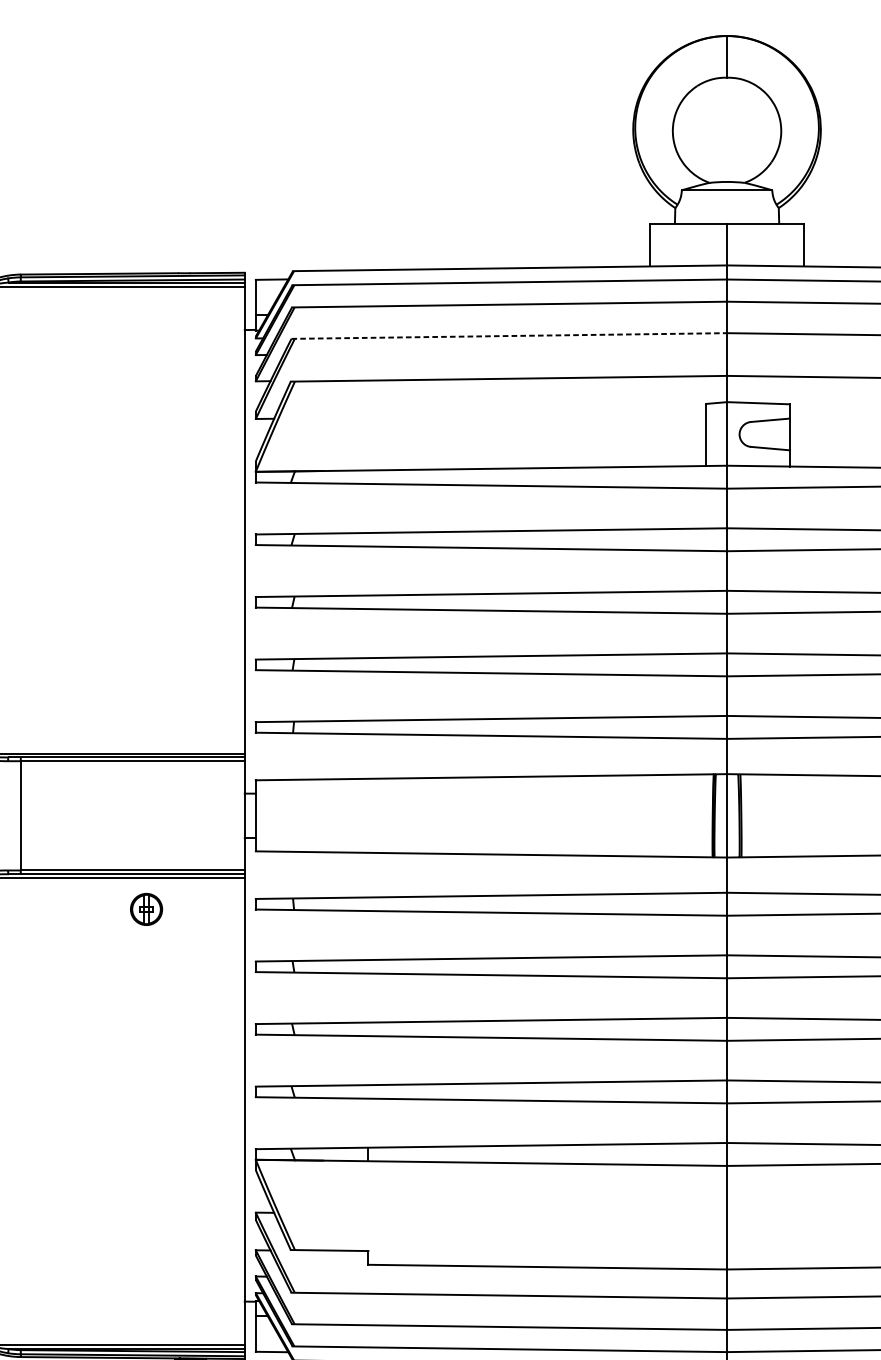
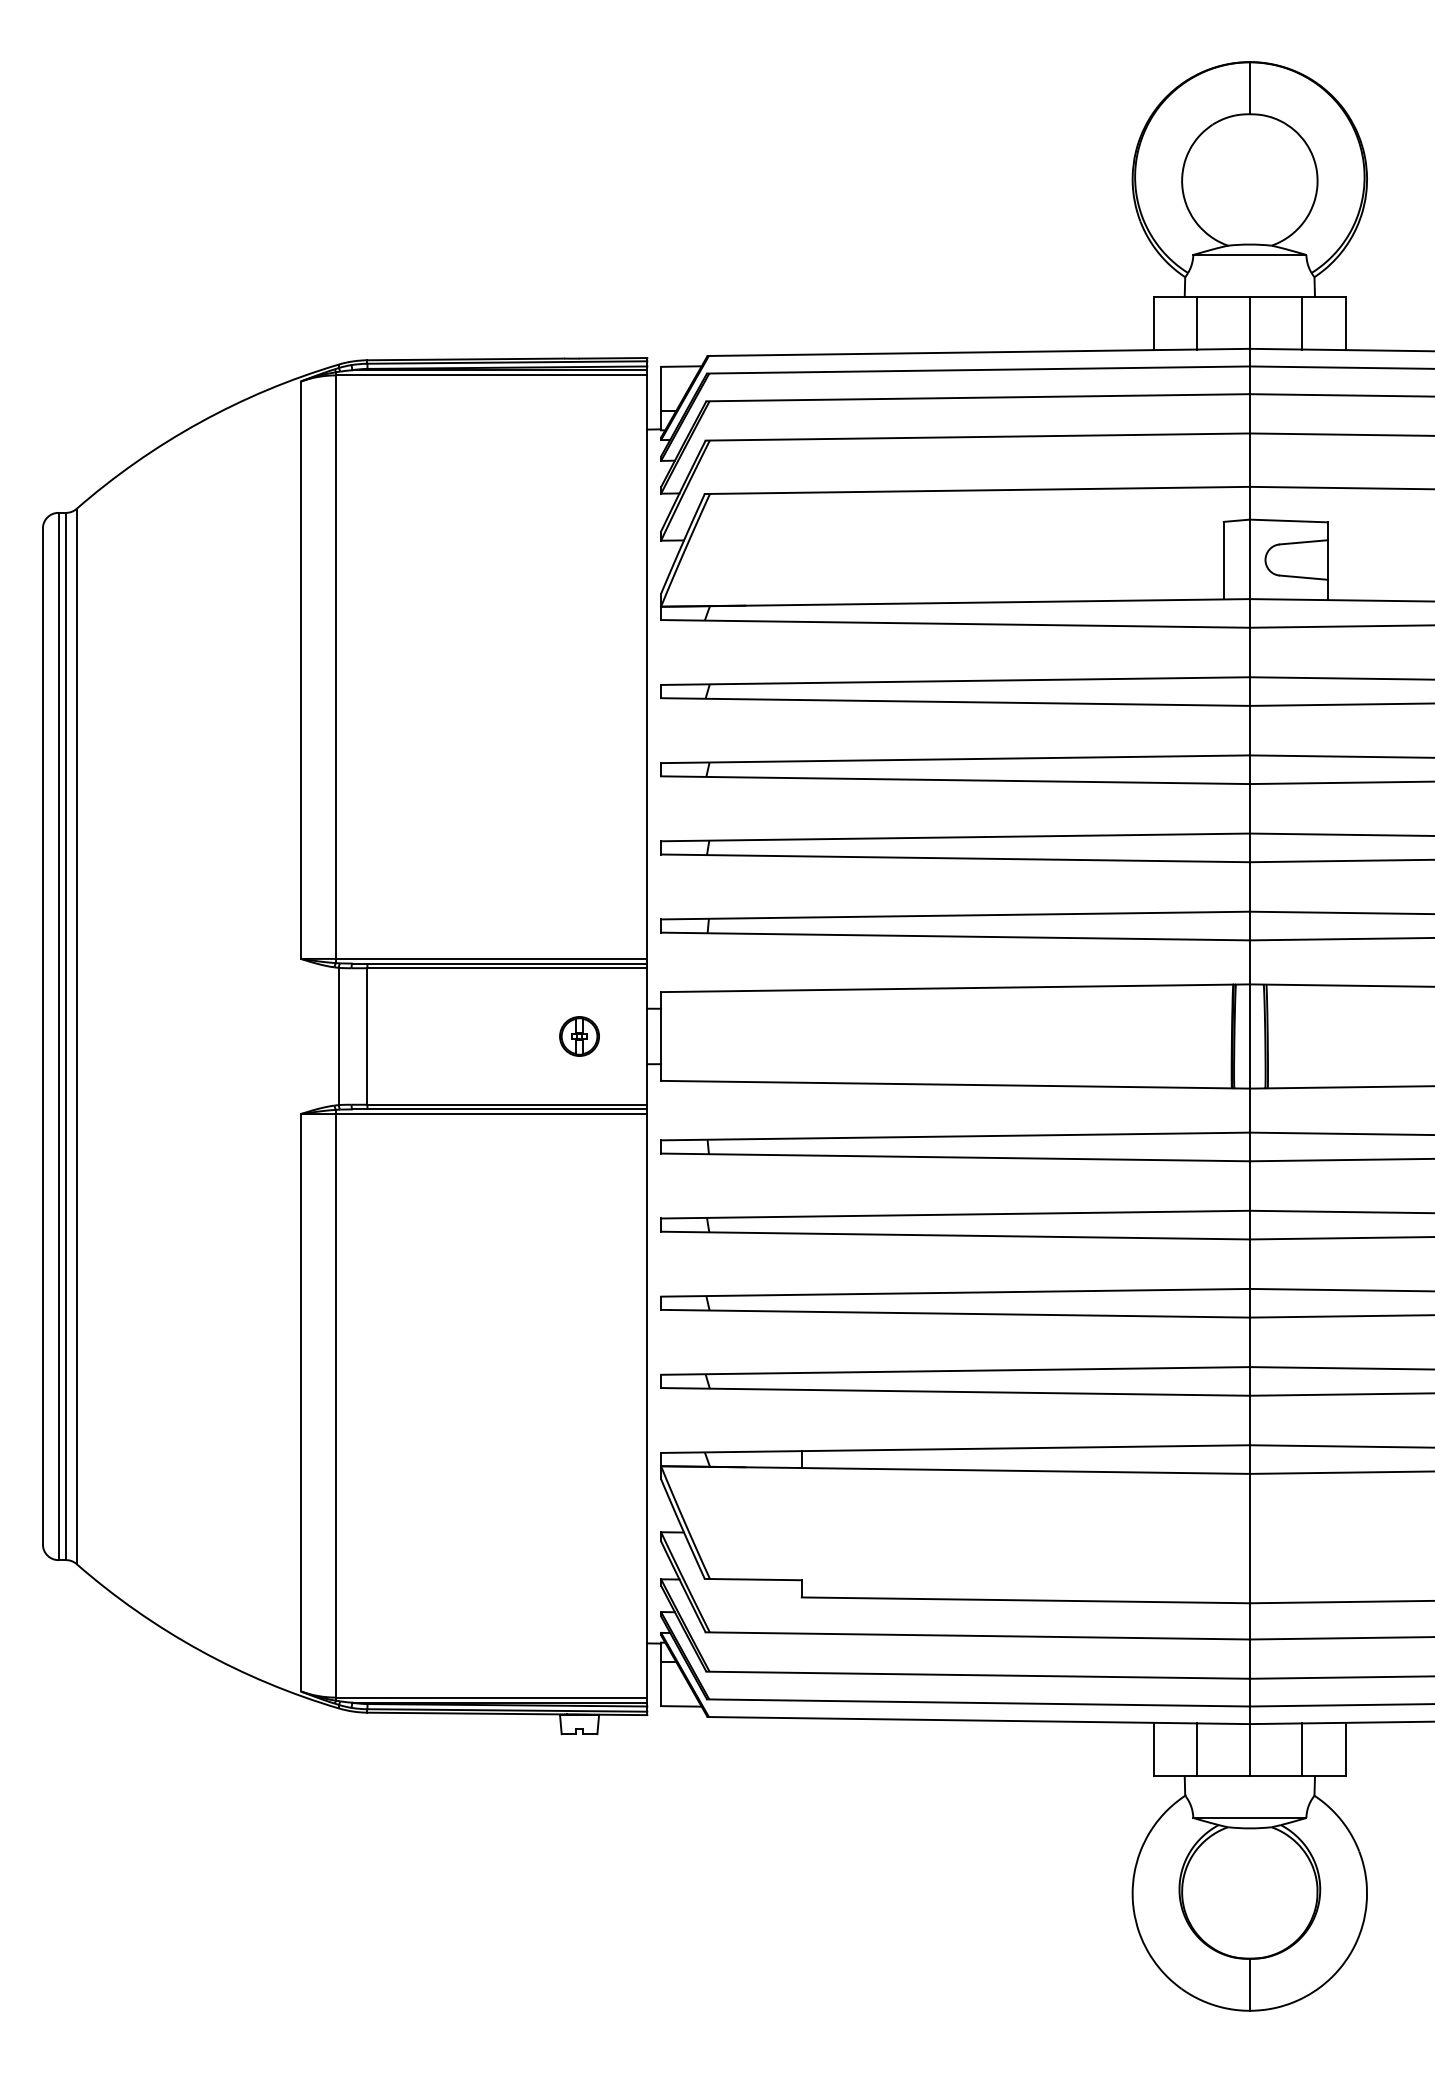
line: (685, 244) -> (1197, 322), added
line: (769, 244) -> (1302, 322), added
line: (509, 336) -> (978, 437), dashed -> solid
part: (146, 909) -> (579, 1036), moved

